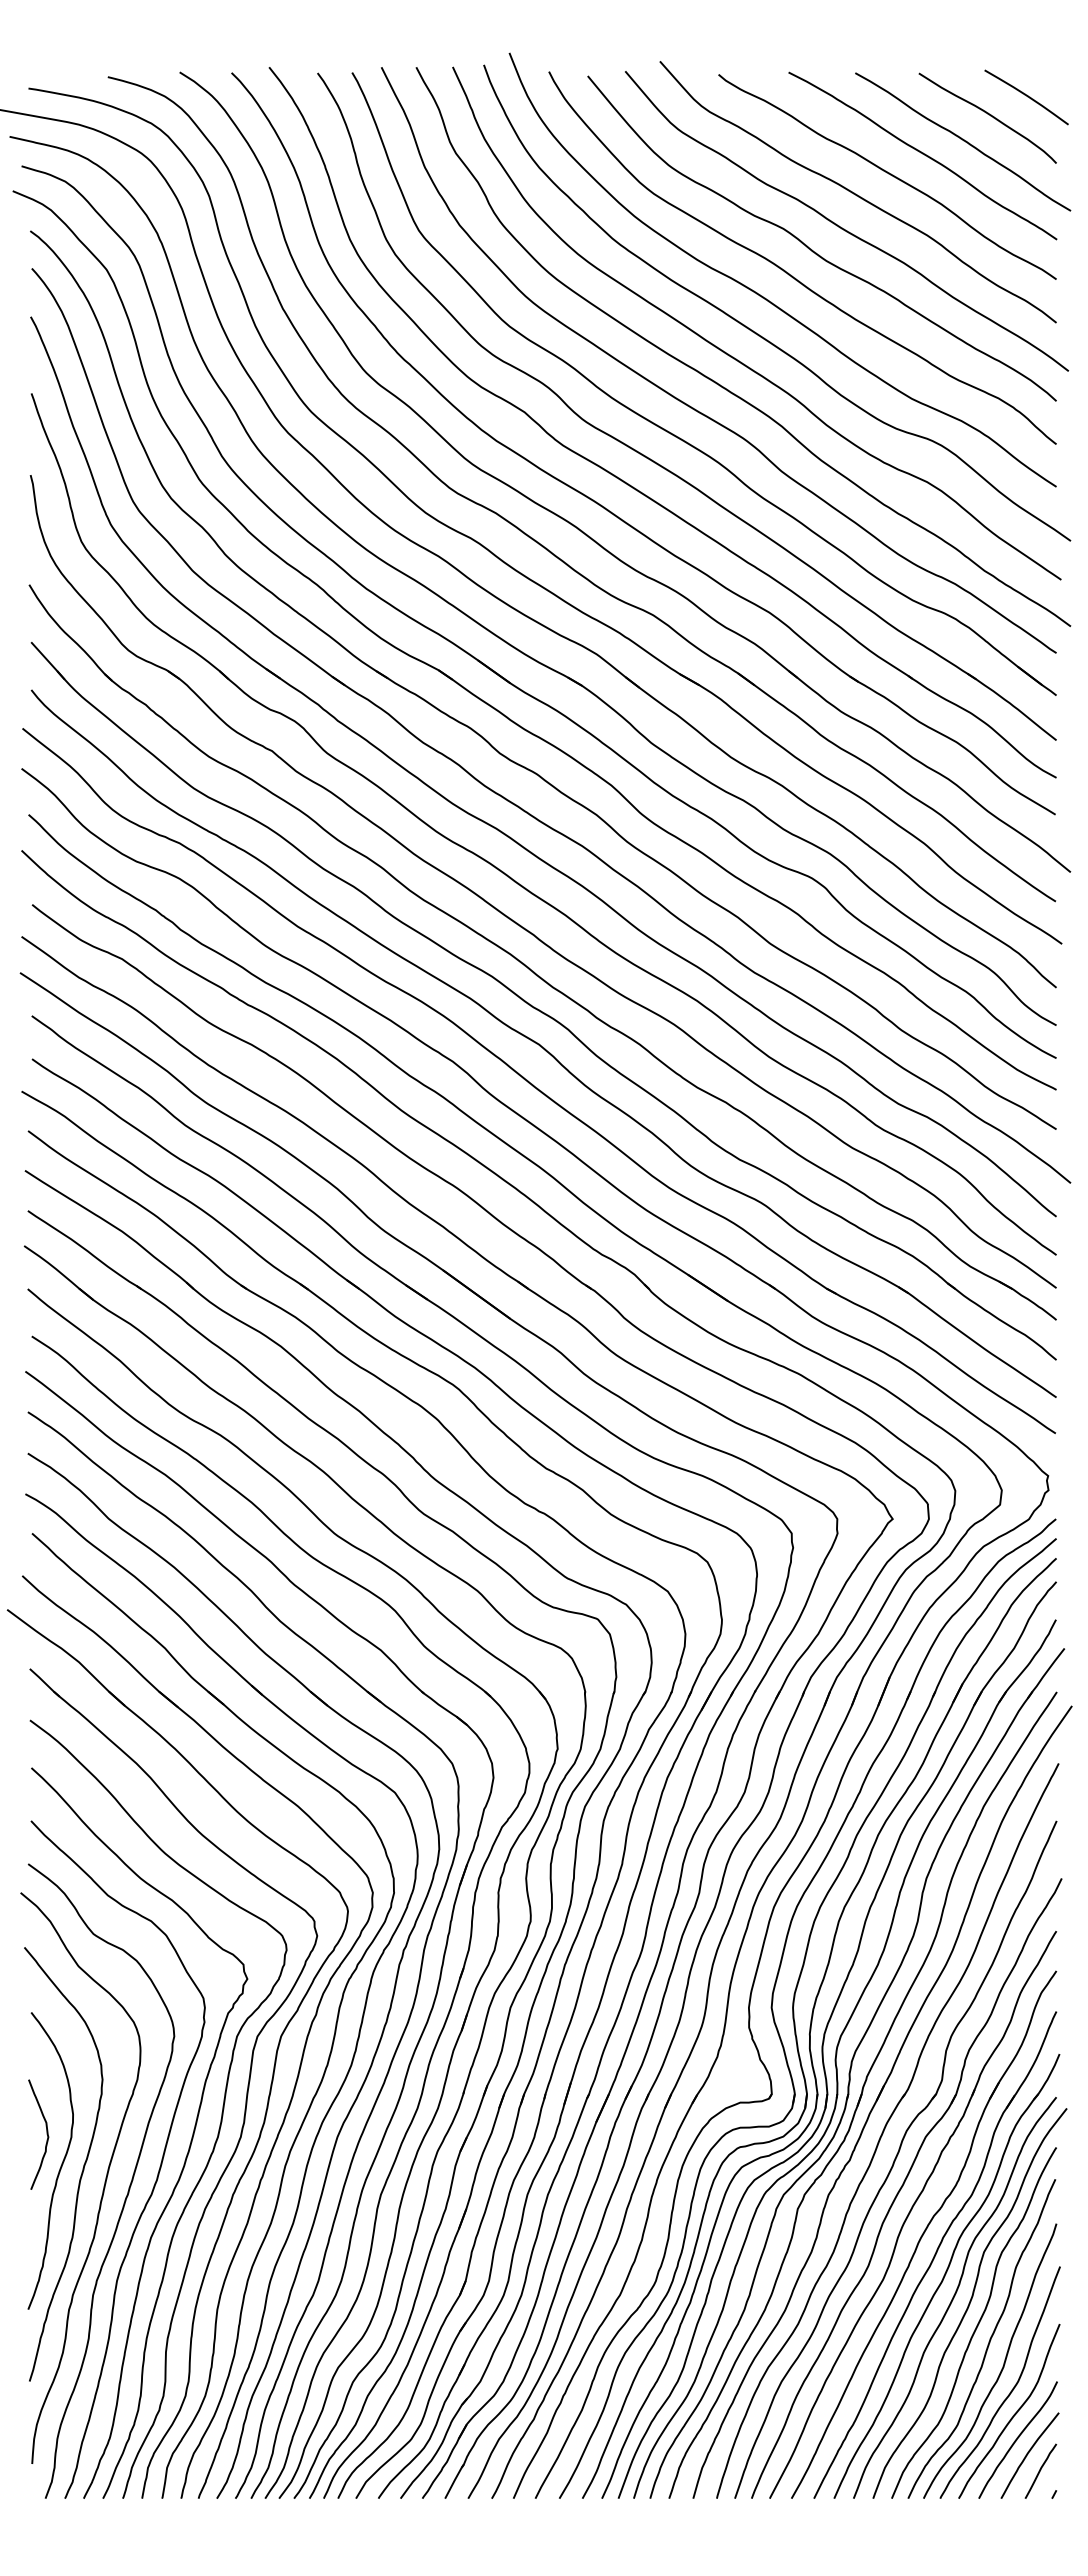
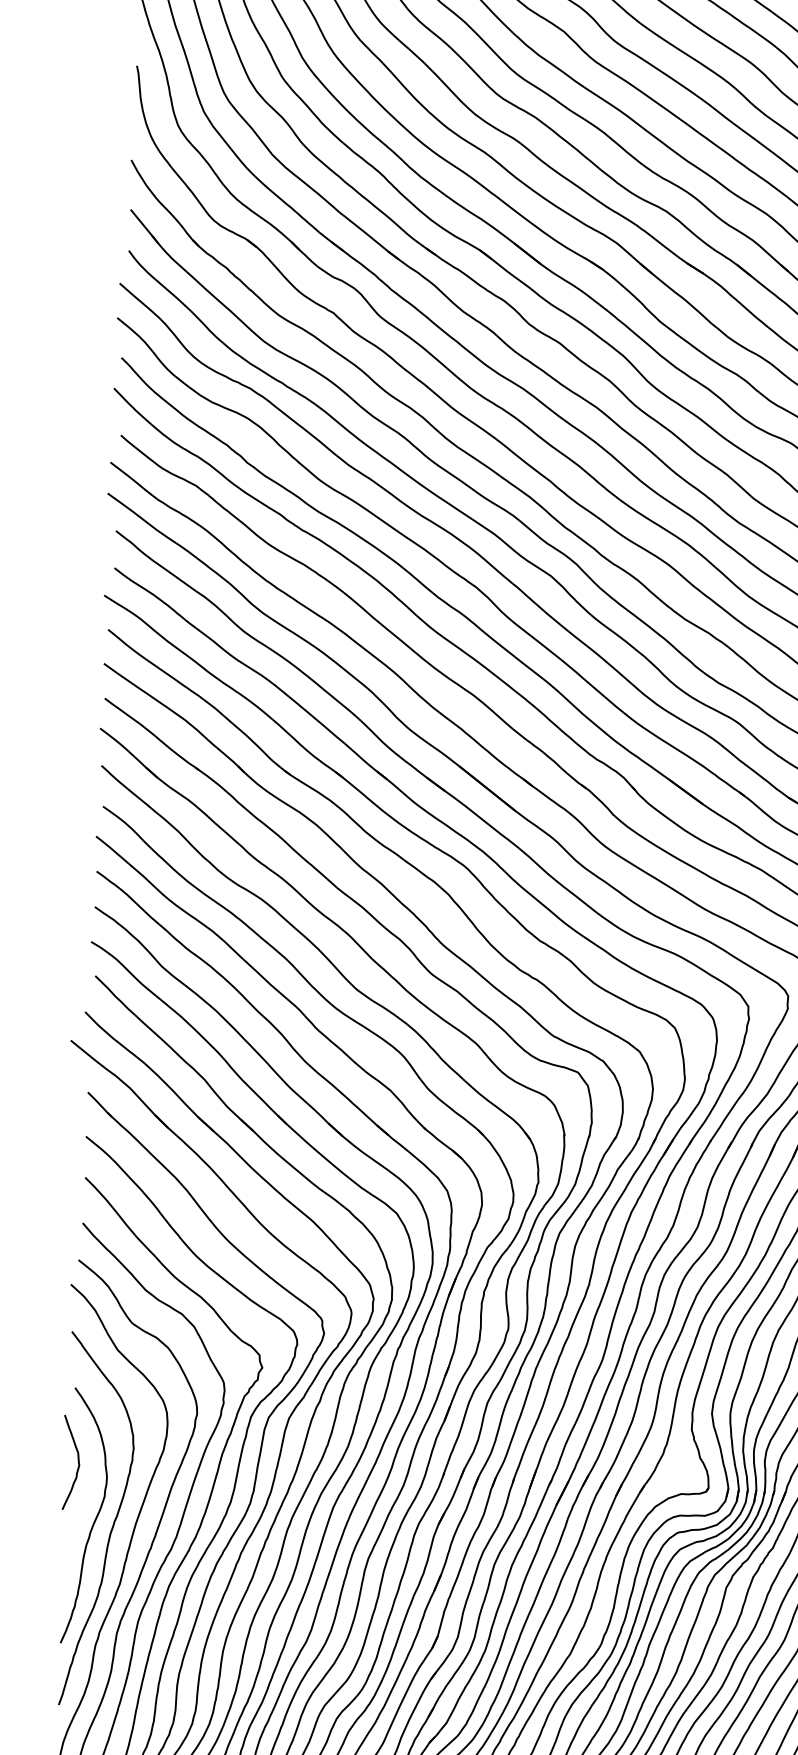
curve: (46, 2134) -> (77, 1462), moved

